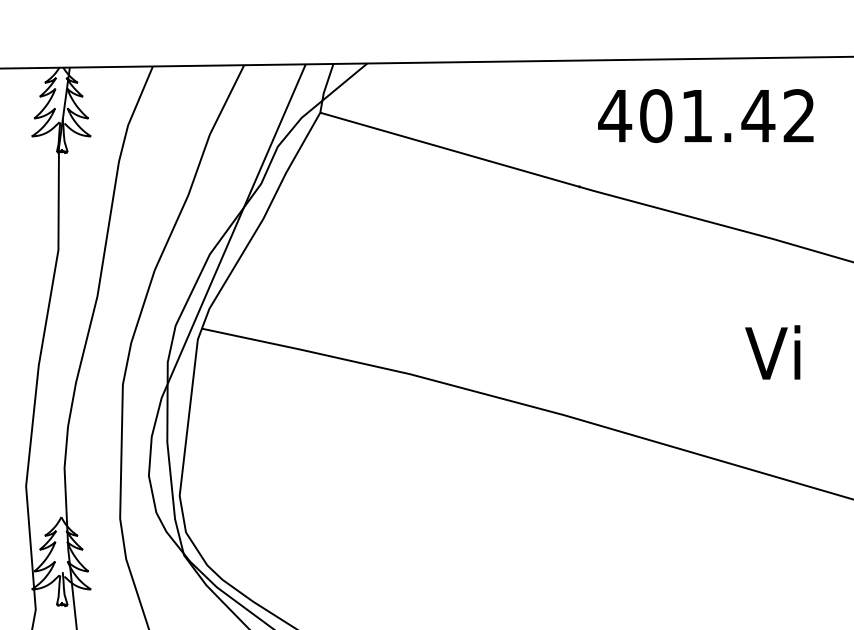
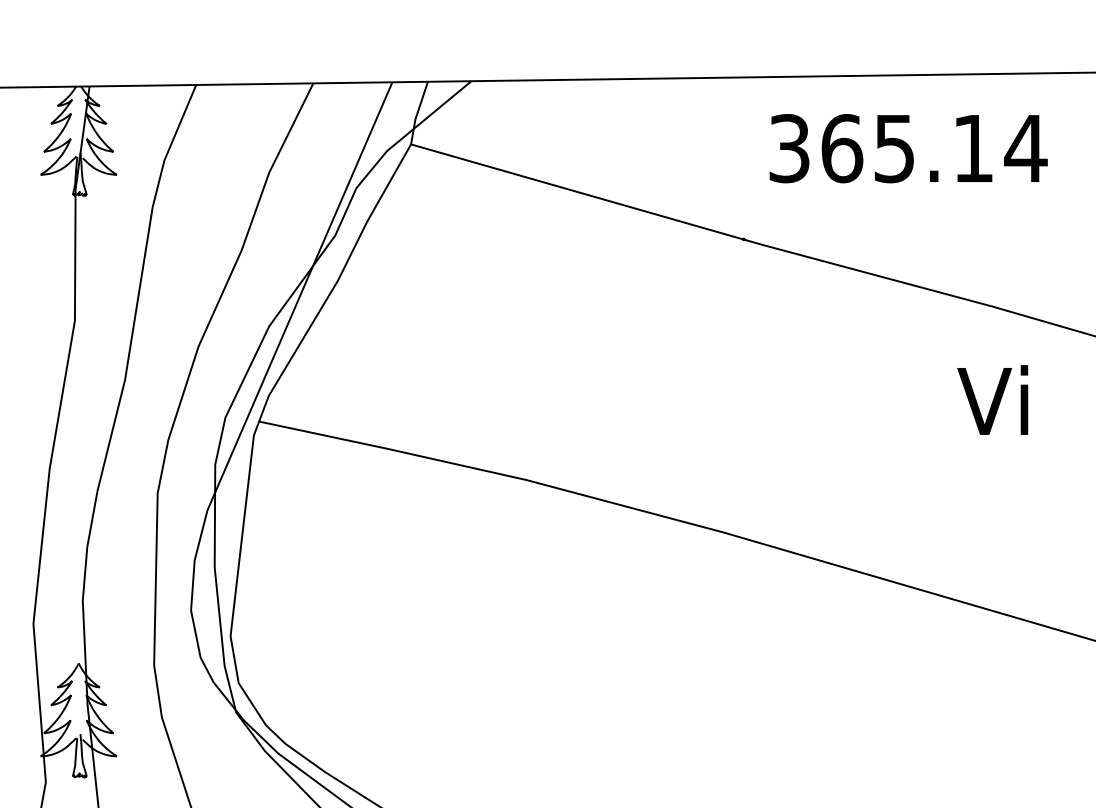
text: (707, 115) -> (907, 148), 401.42 -> 365.14
text: (772, 352) -> (992, 399), moved

